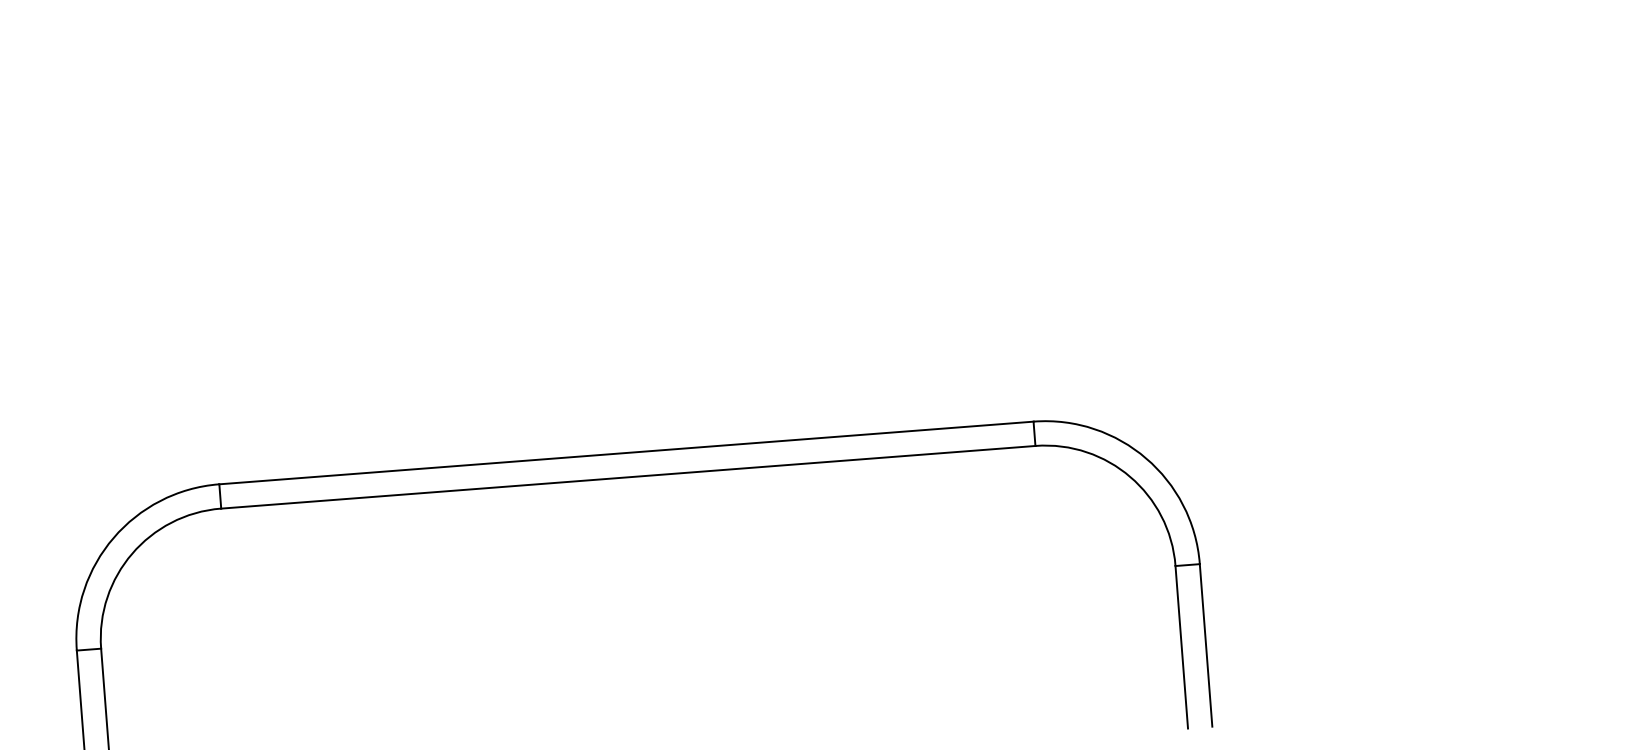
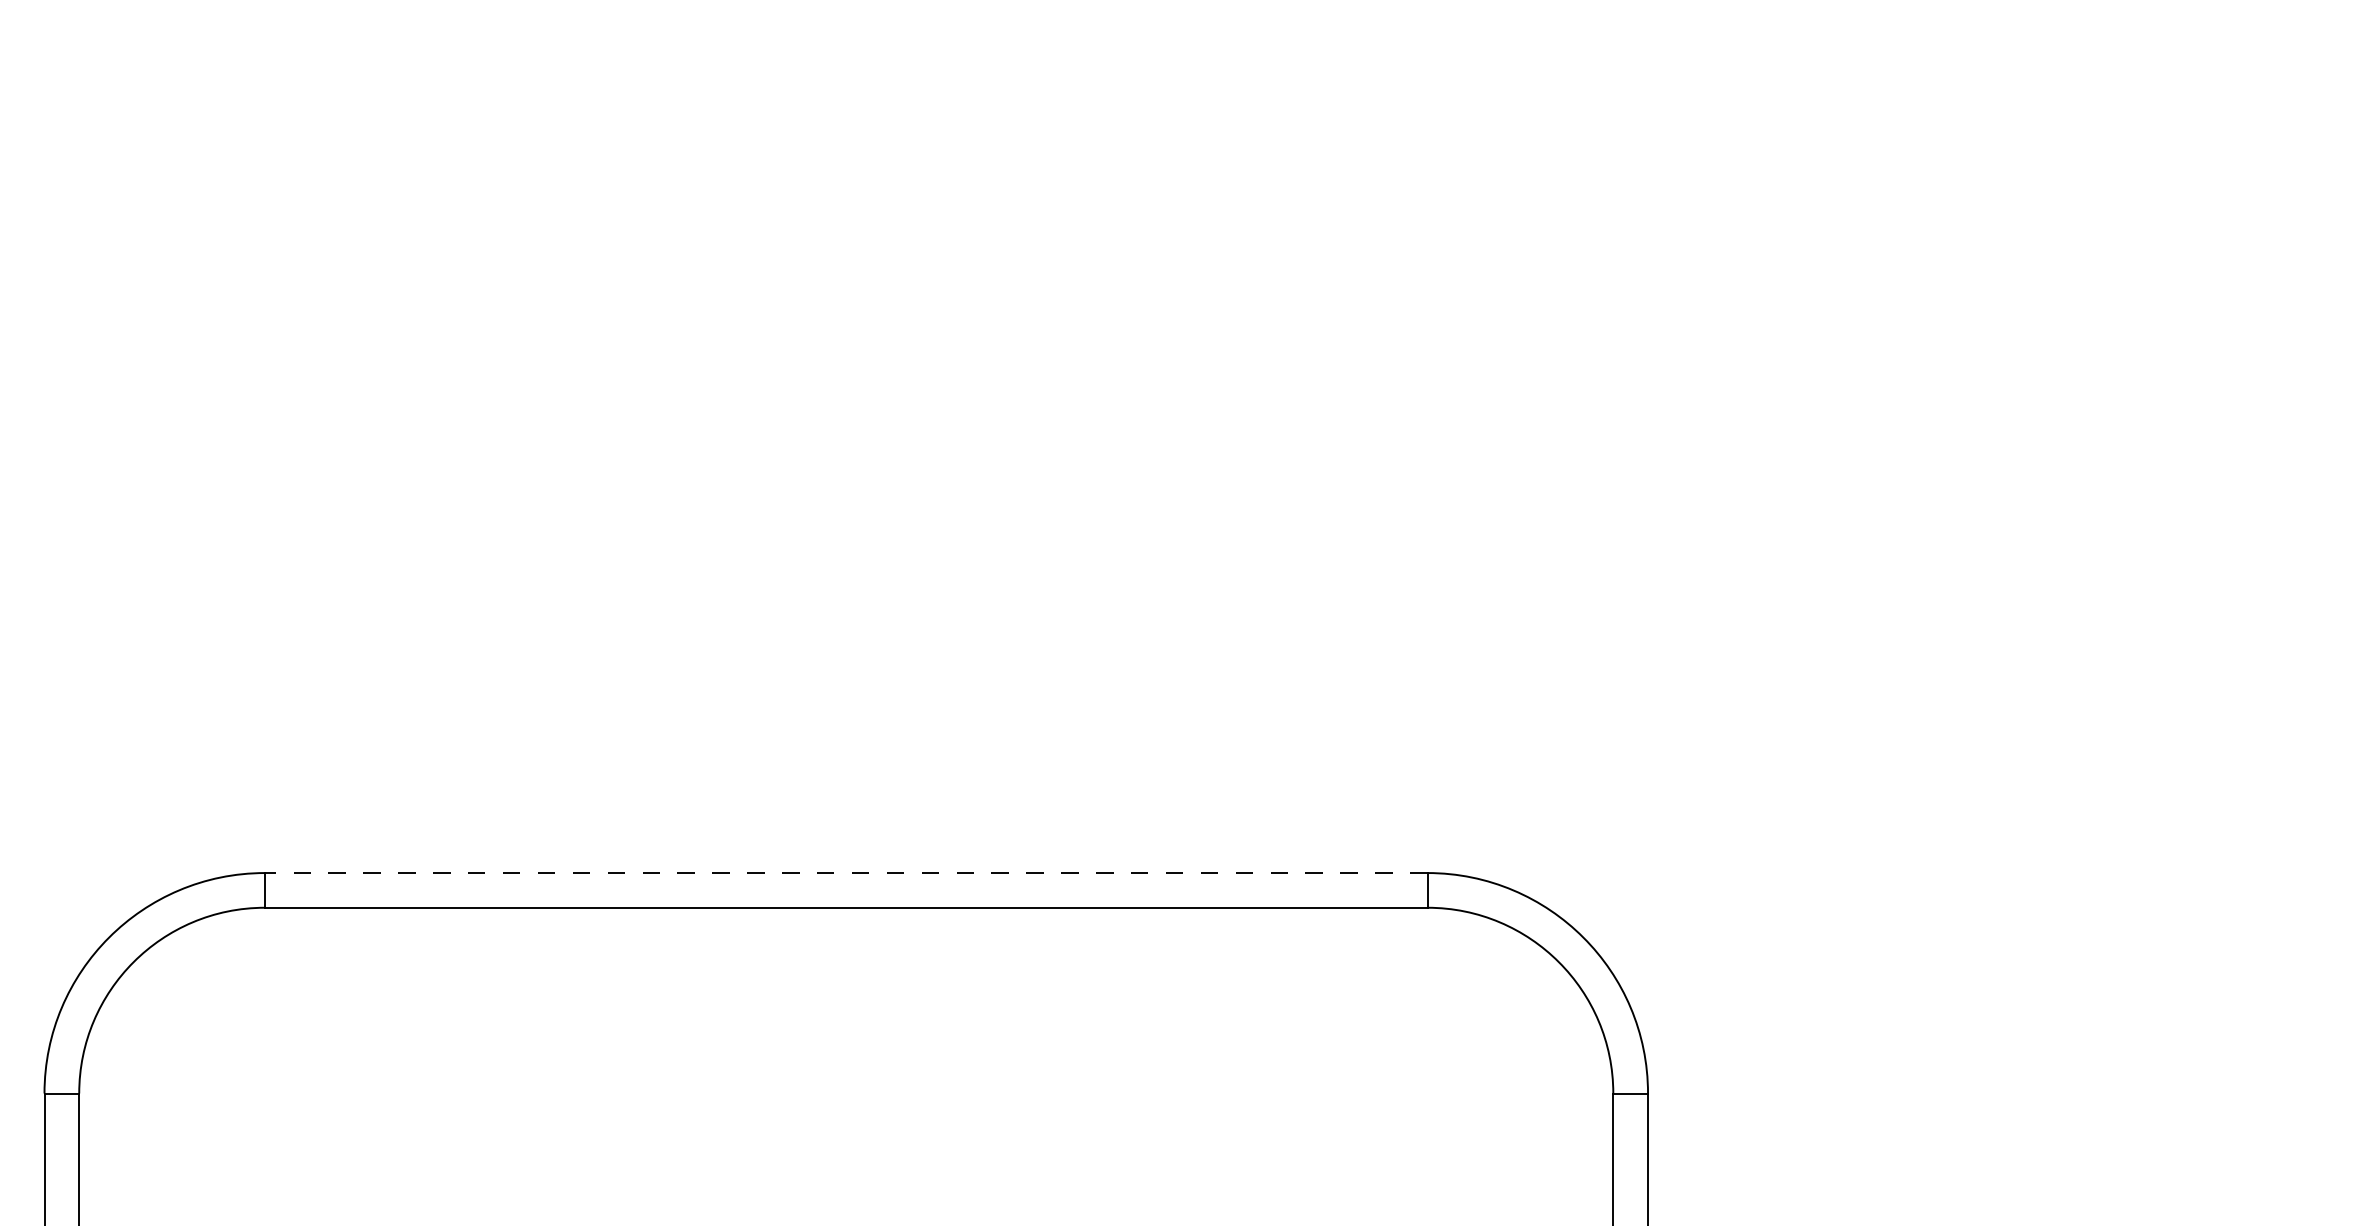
line: (625, 453) -> (845, 873), solid -> dashed

